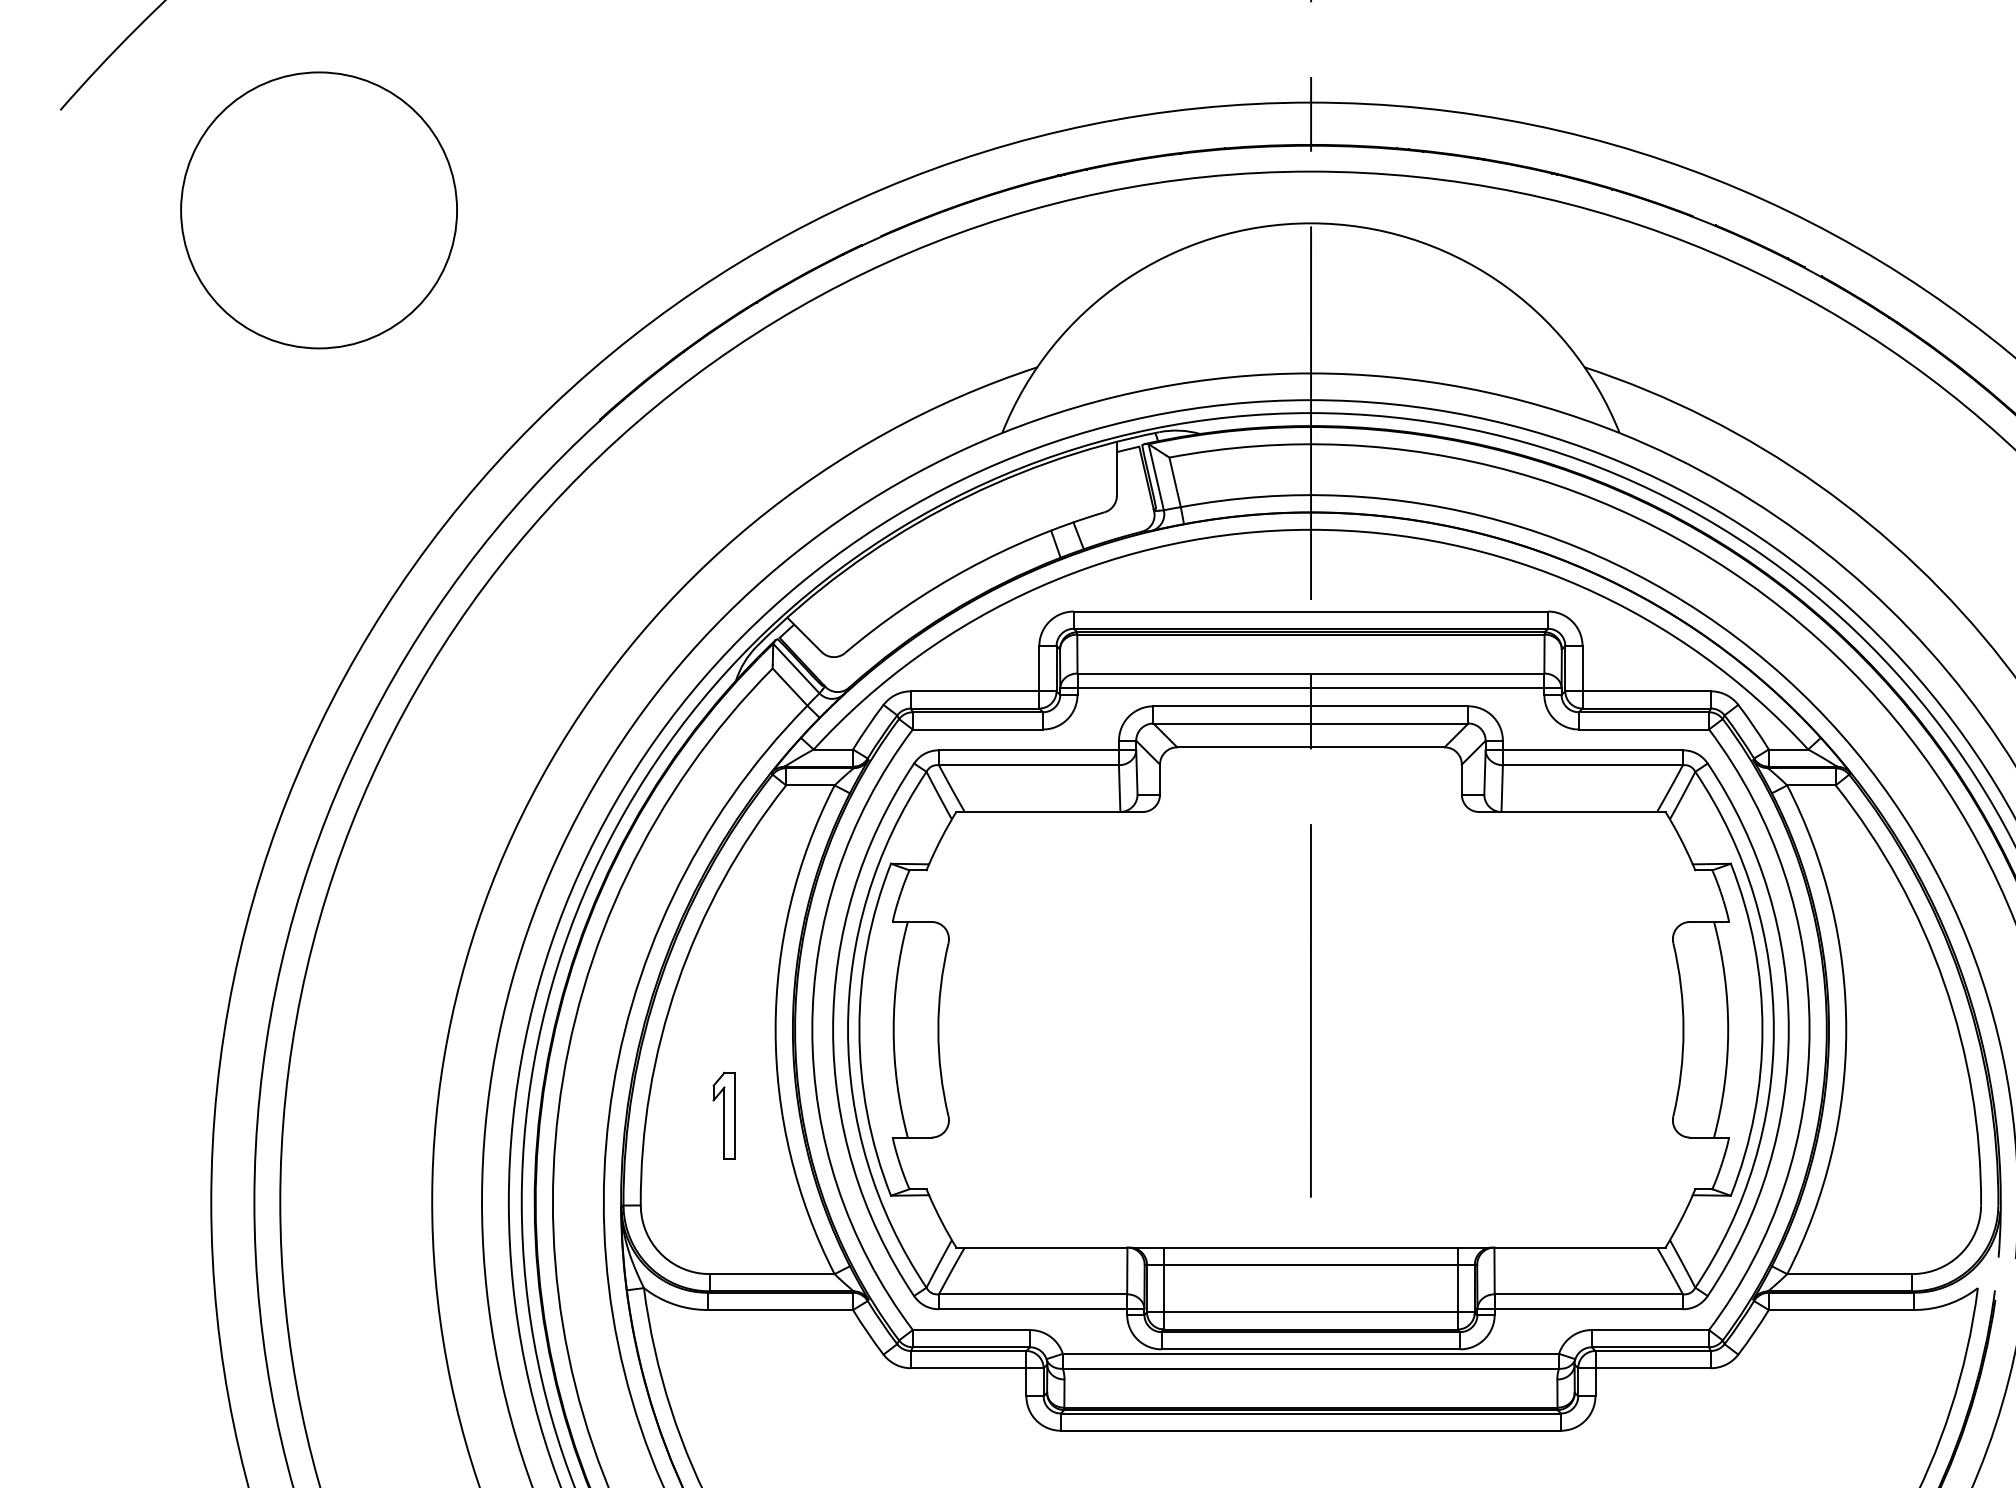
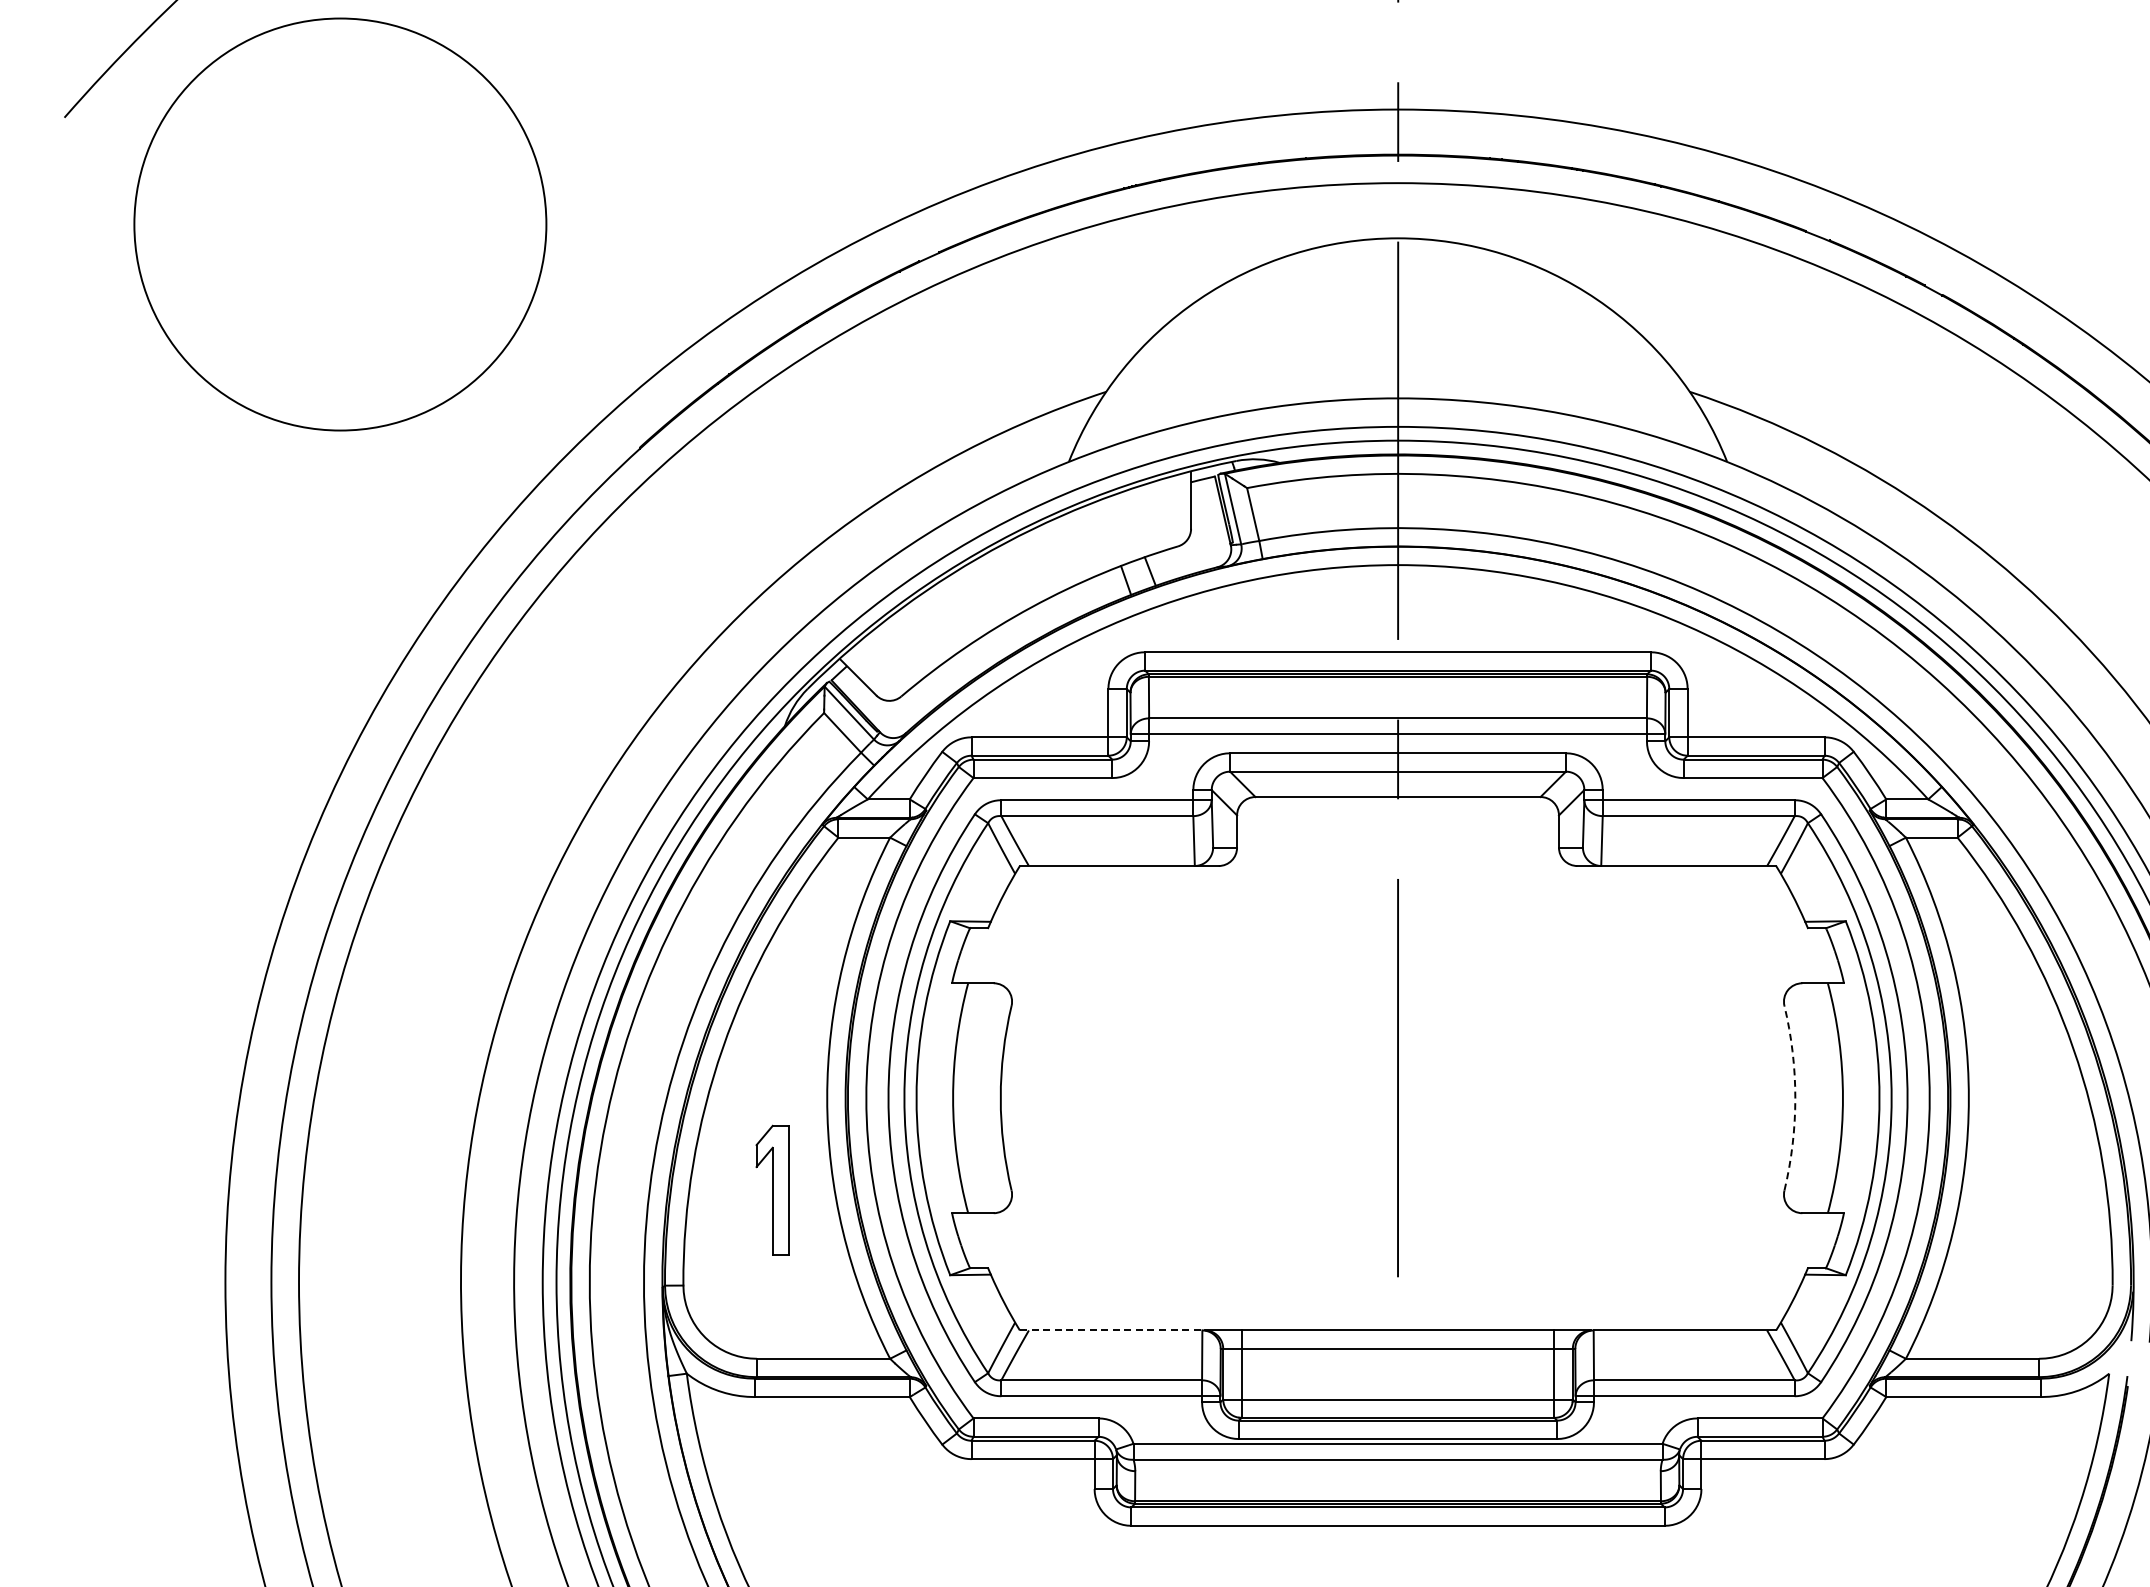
circle: (319, 210) -> (340, 224), size x1.4
arc: (1683, 1030) -> (1795, 1098), solid -> dashed
part: (724, 1115) -> (772, 1189), size x1.4
line: (1042, 1247) -> (1111, 1330), solid -> dashed

